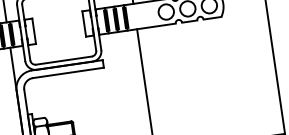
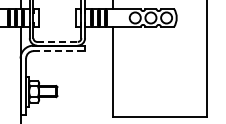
line: (63, 59) -> (57, 41), solid -> dashed
line: (68, 73) -> (59, 51), solid -> dashed

